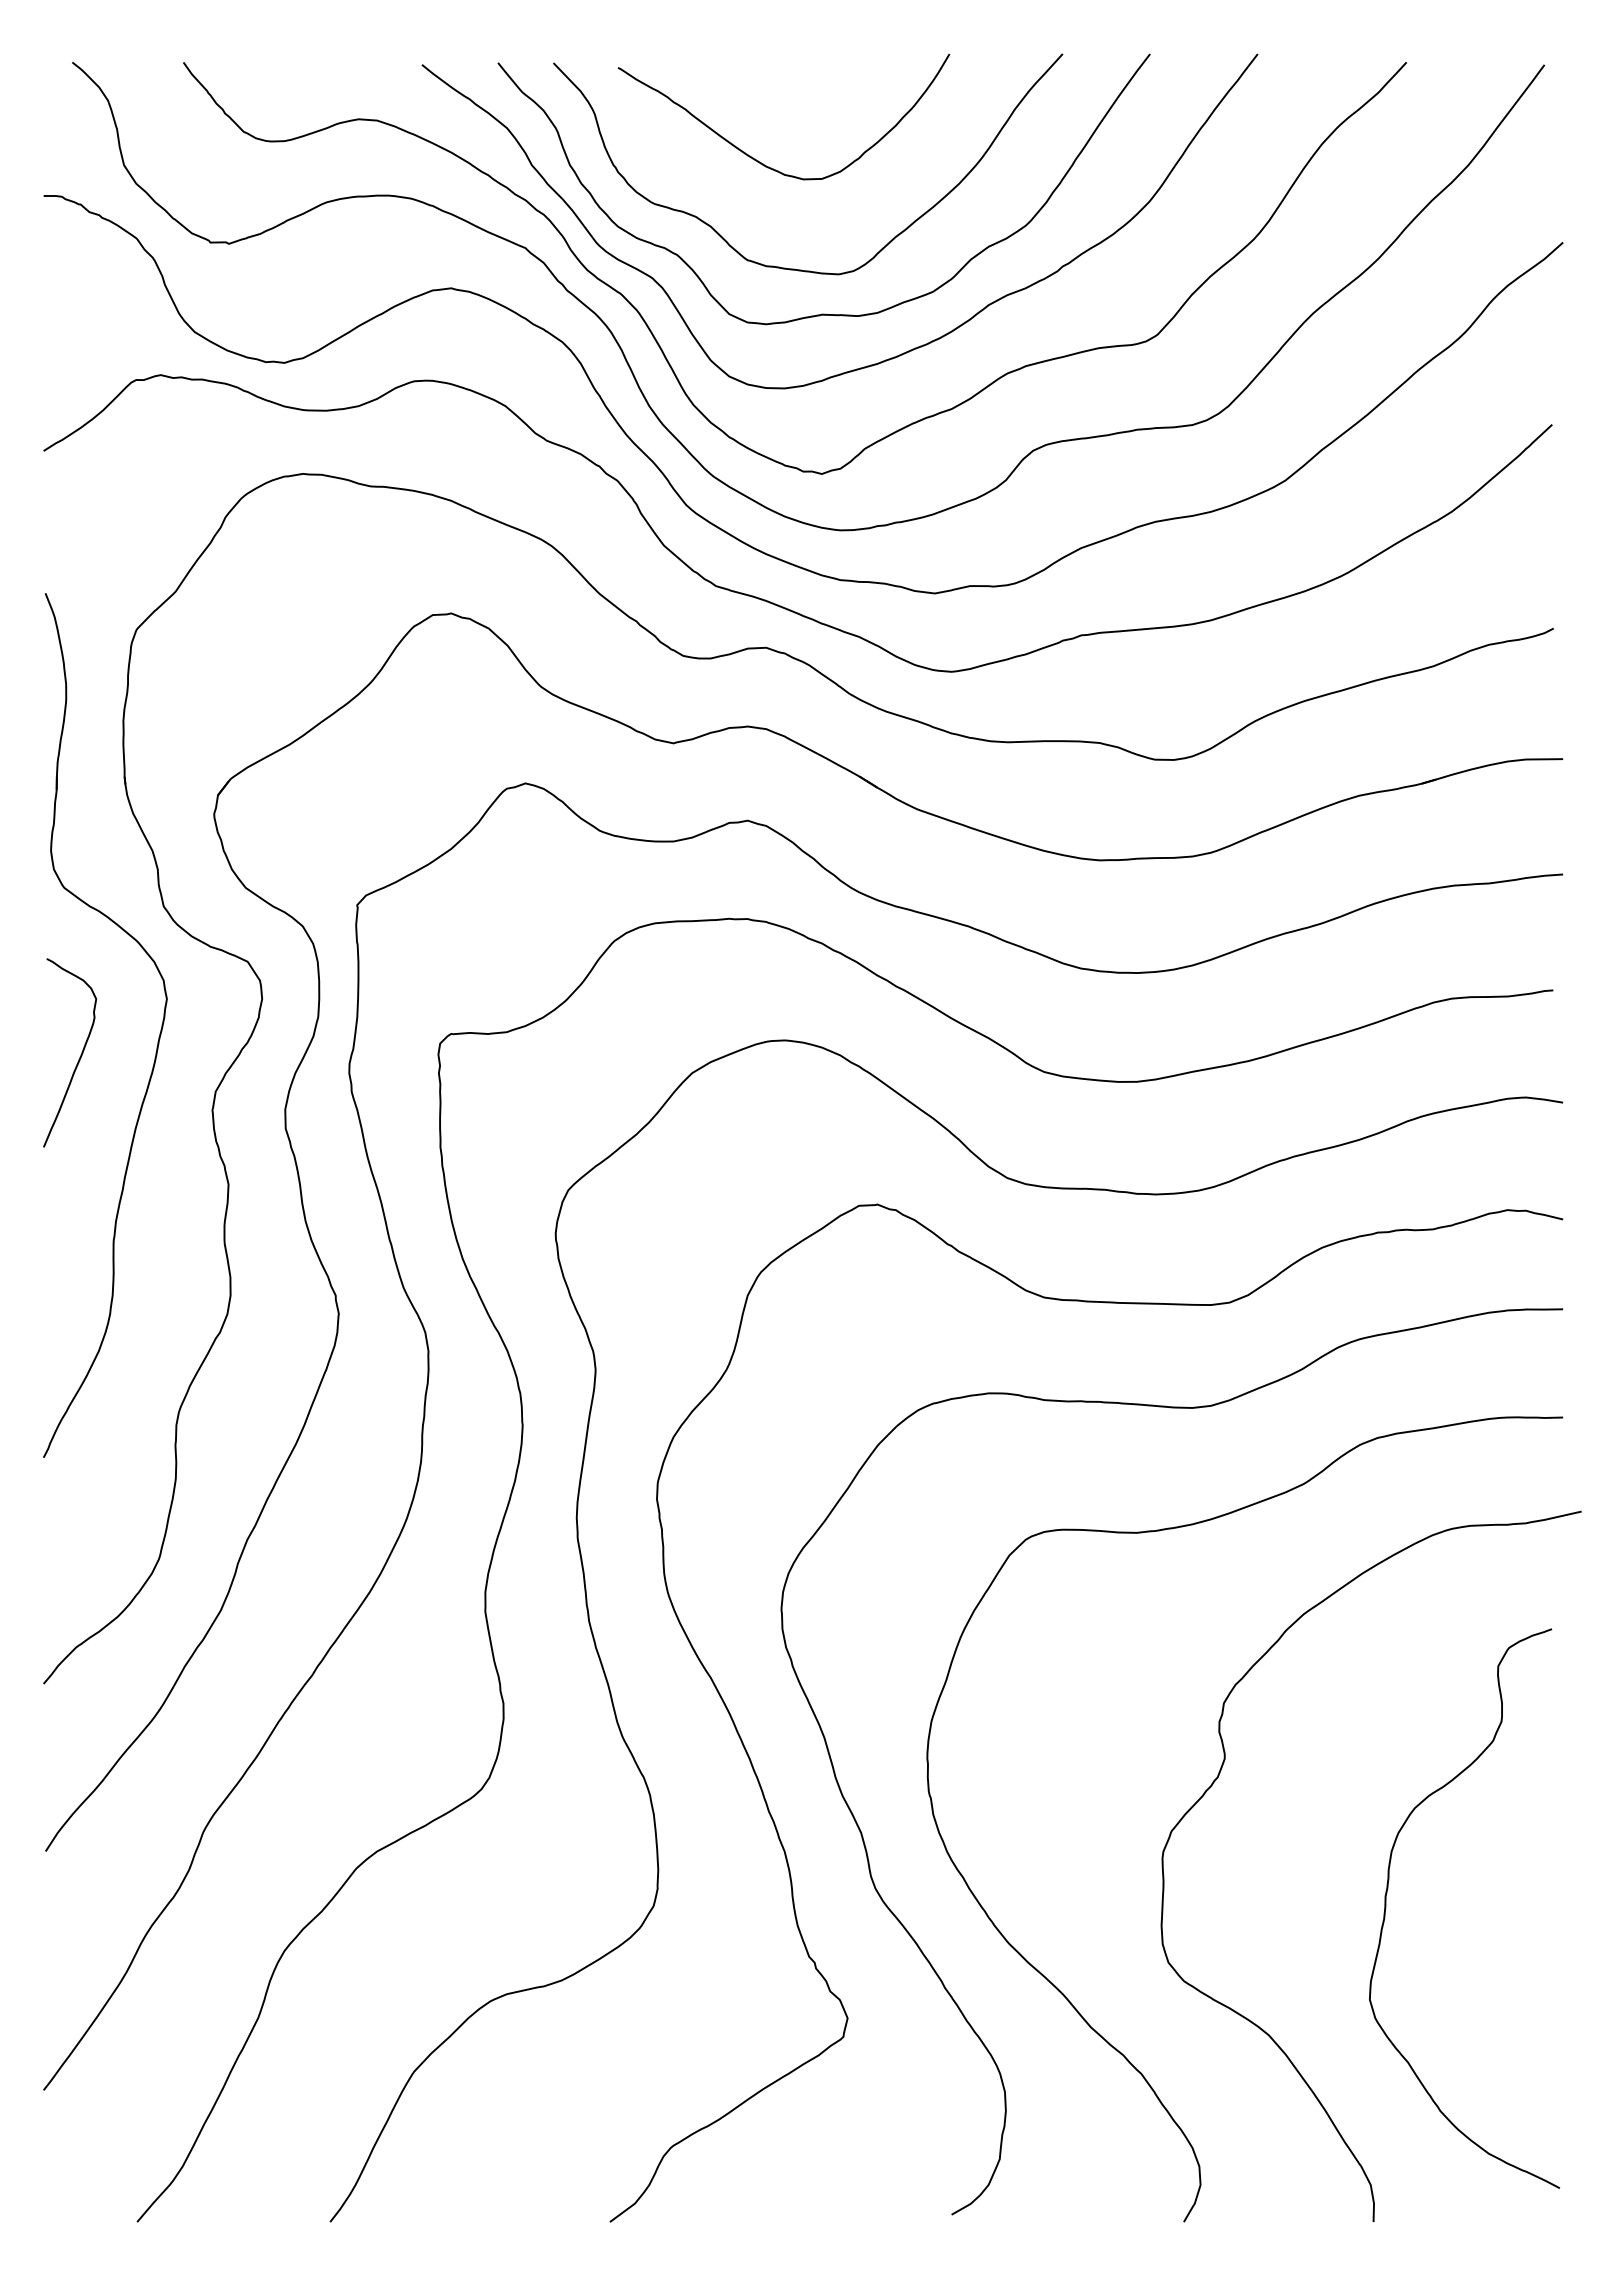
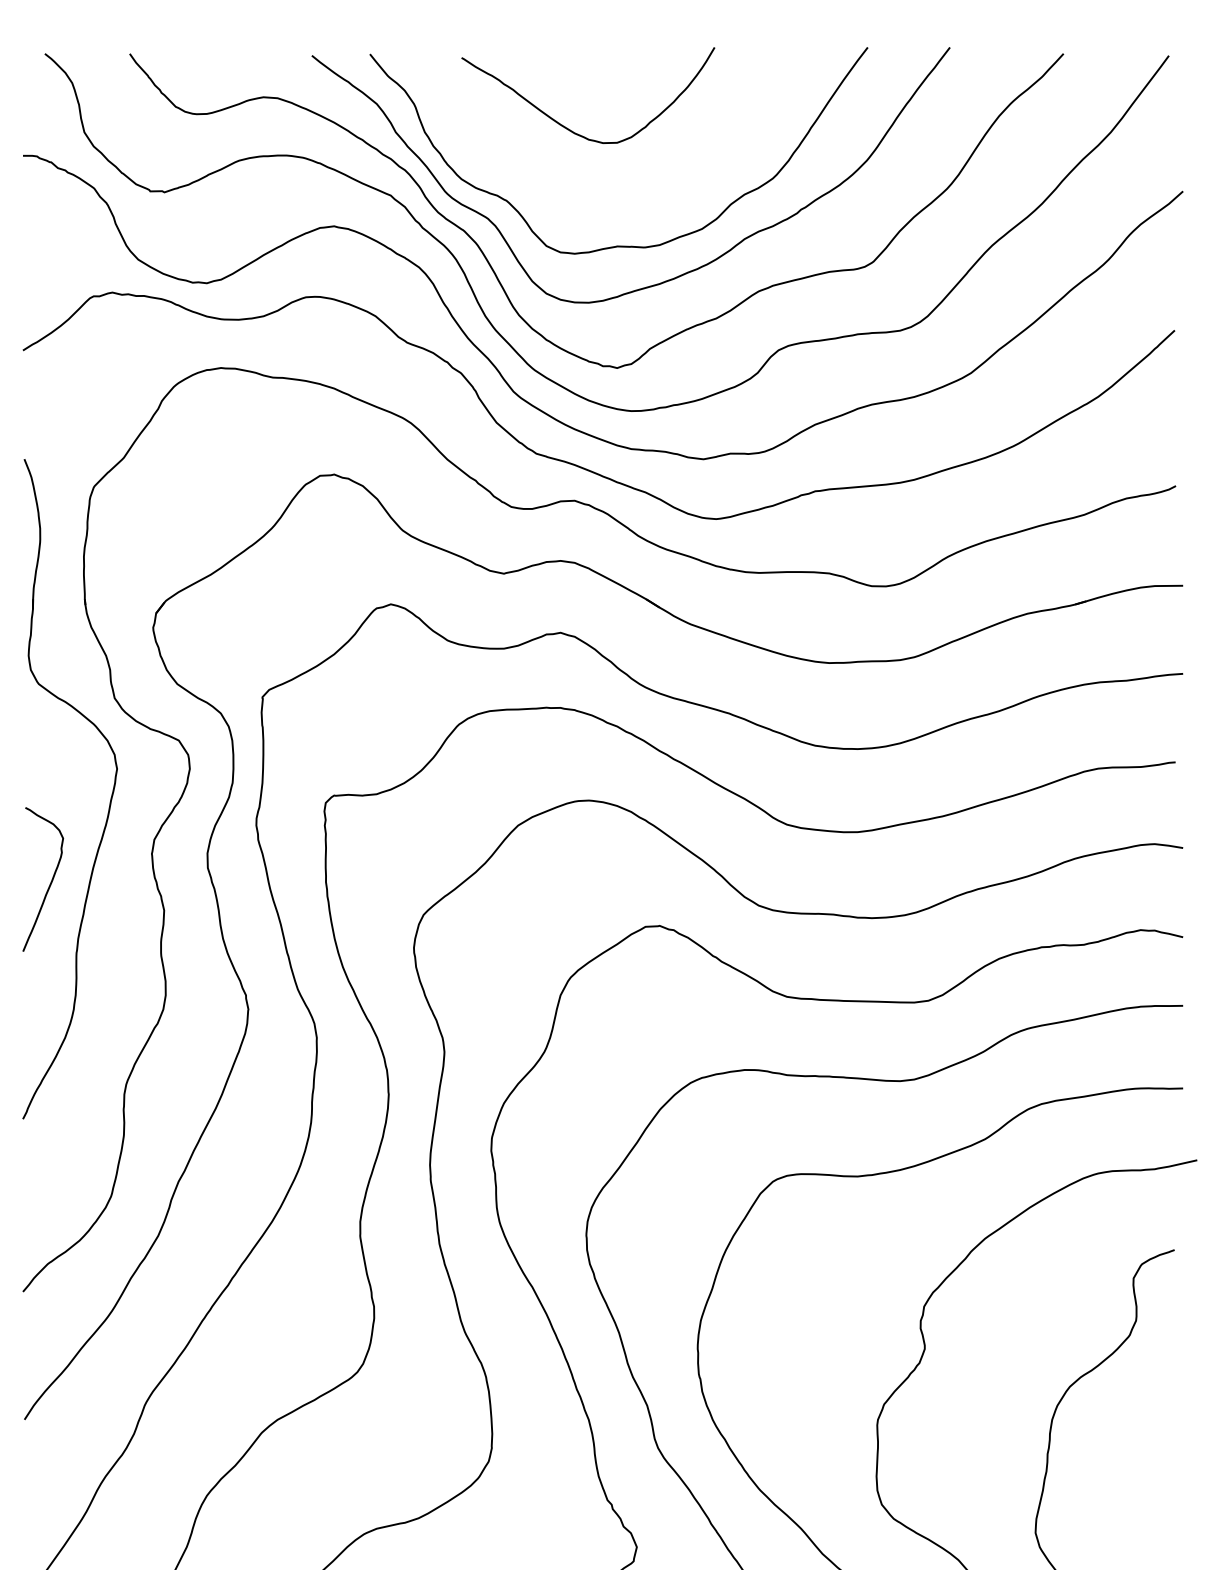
curve: (794, 268) -> (596, 211), removed
curve: (80, 1054) -> (51, 880), moved

